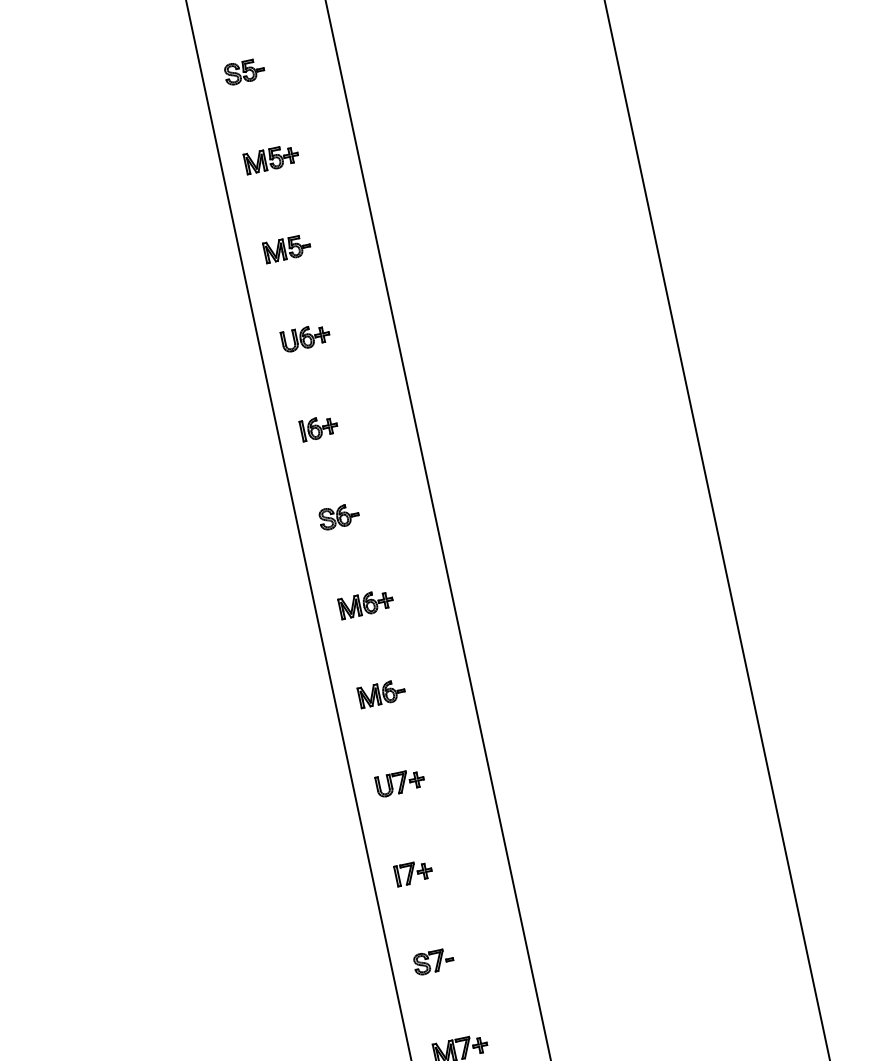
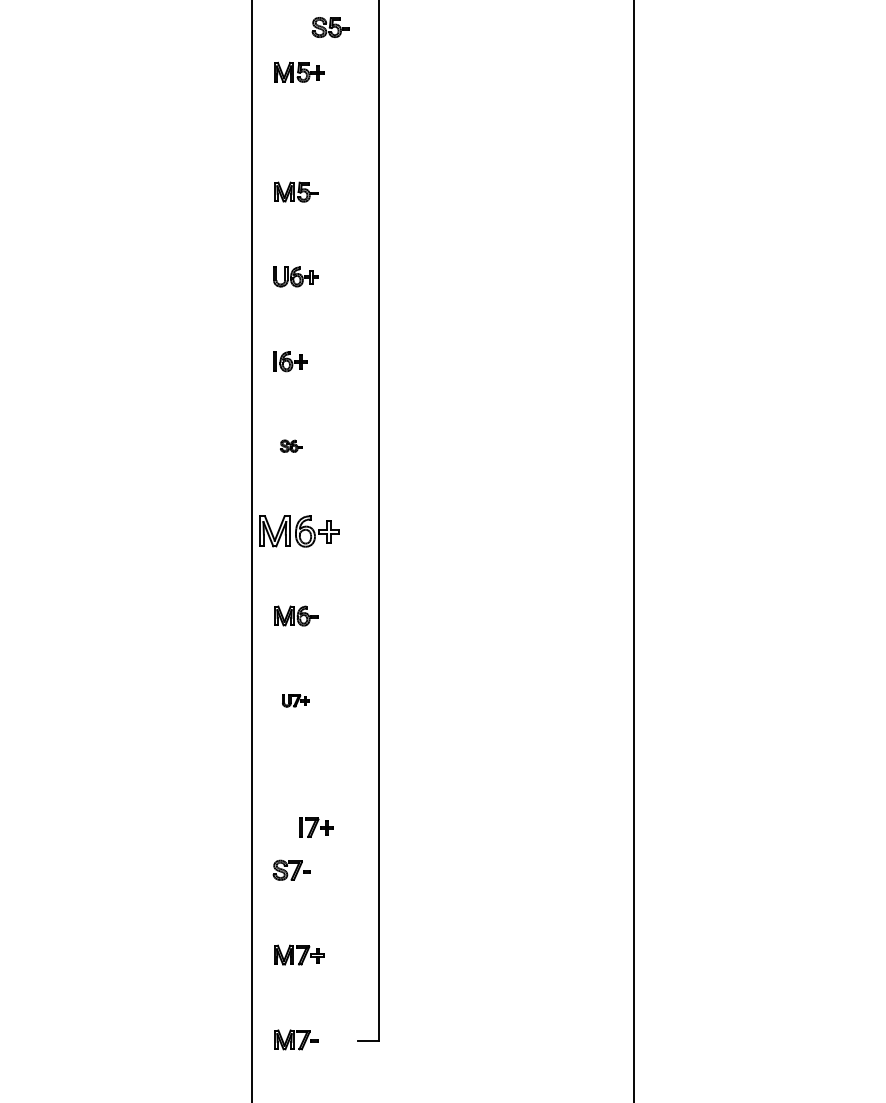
part: (244, 71) -> (330, 27), moved
part: (271, 158) -> (299, 71), moved
part: (338, 515) -> (291, 445), size x0.6
part: (366, 603) -> (299, 530), size x1.6
part: (399, 782) -> (295, 700), size x0.6
part: (413, 872) -> (316, 827), moved

